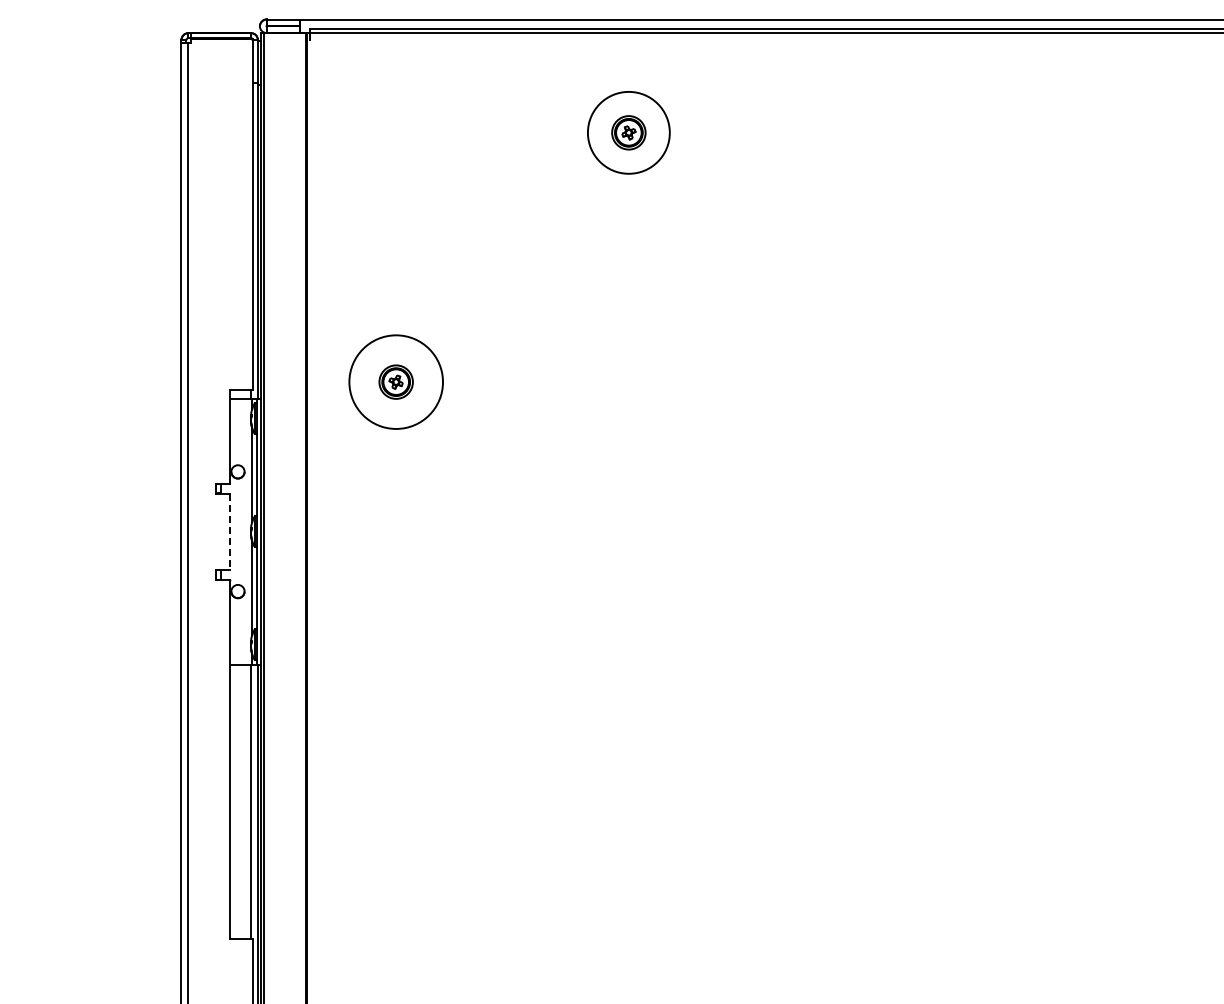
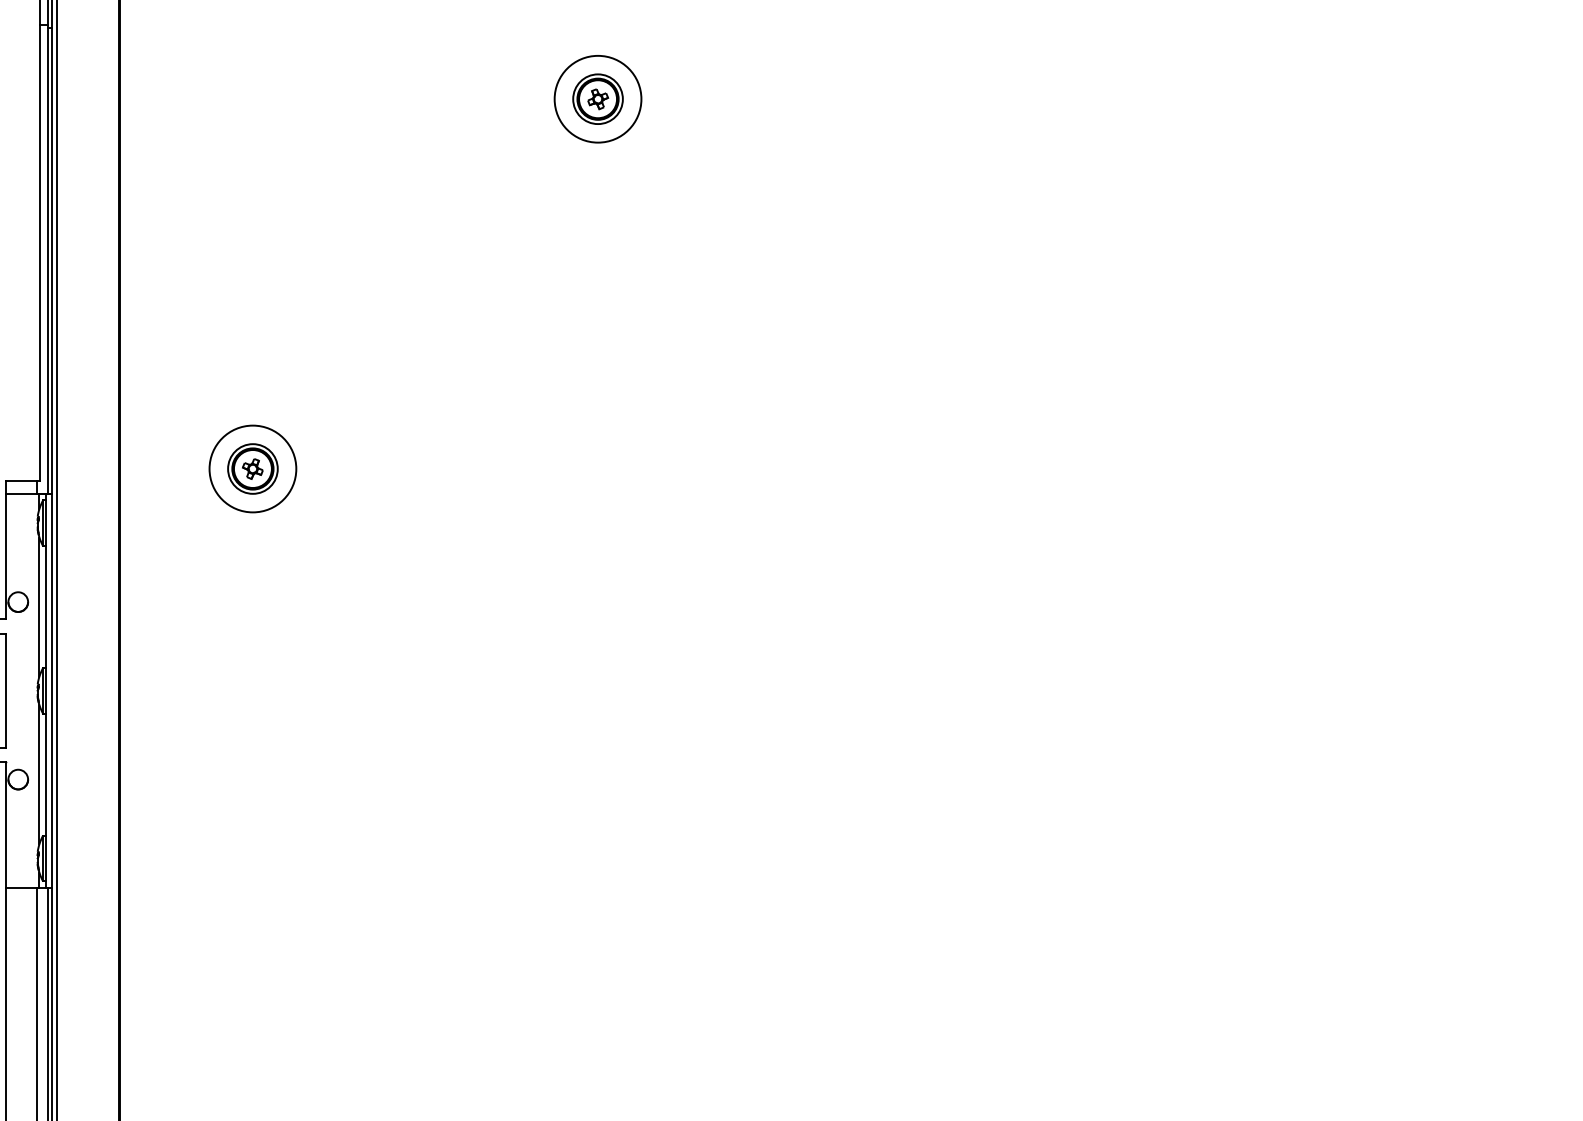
circle: (628, 132) -> (597, 98), size x0.71
circle: (395, 381) -> (251, 468), size x0.62
line: (229, 532) -> (5, 692), dashed -> solid

